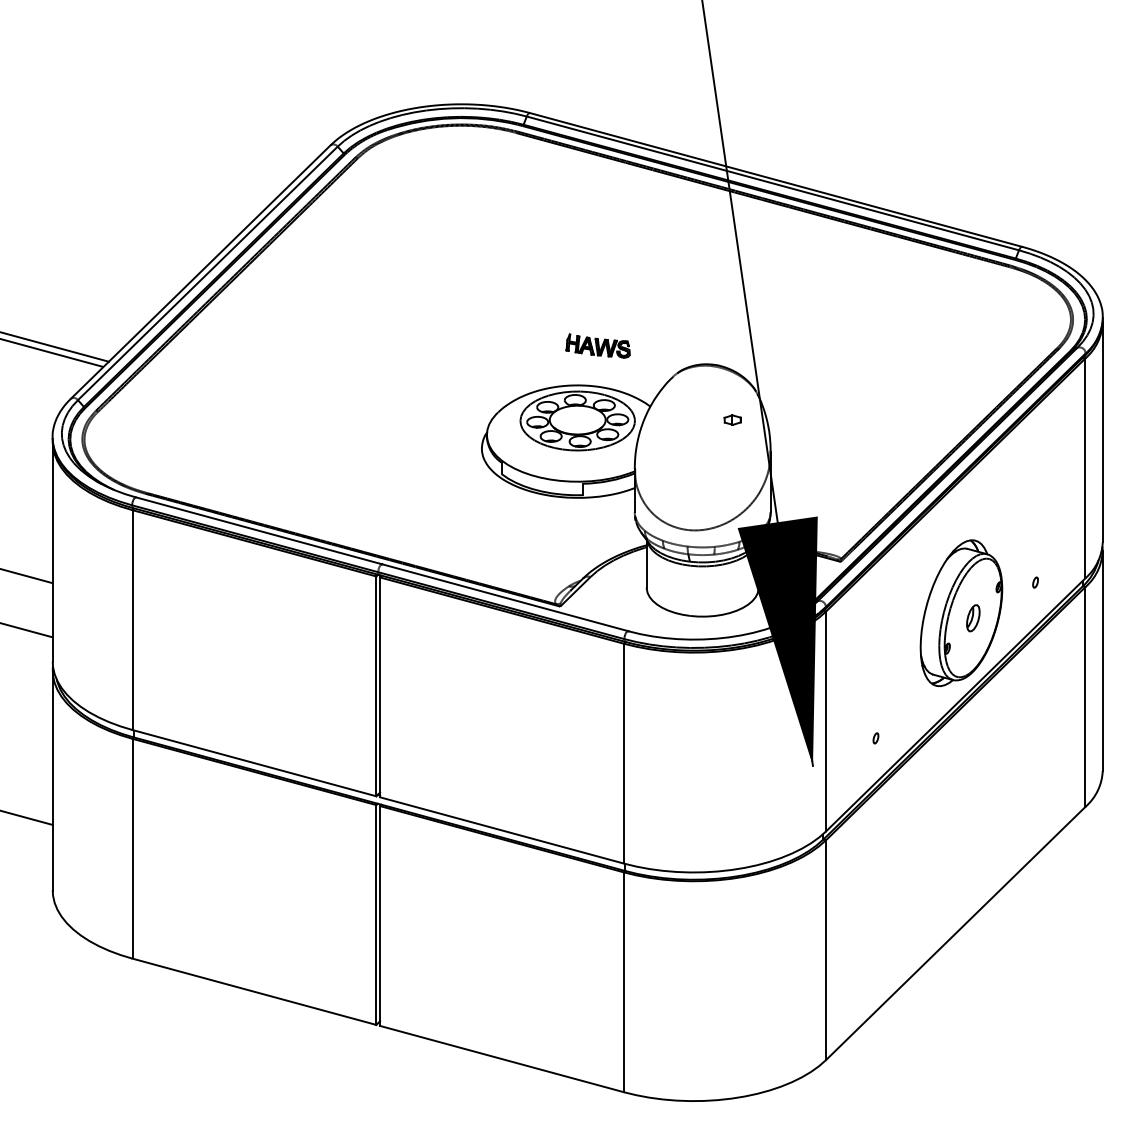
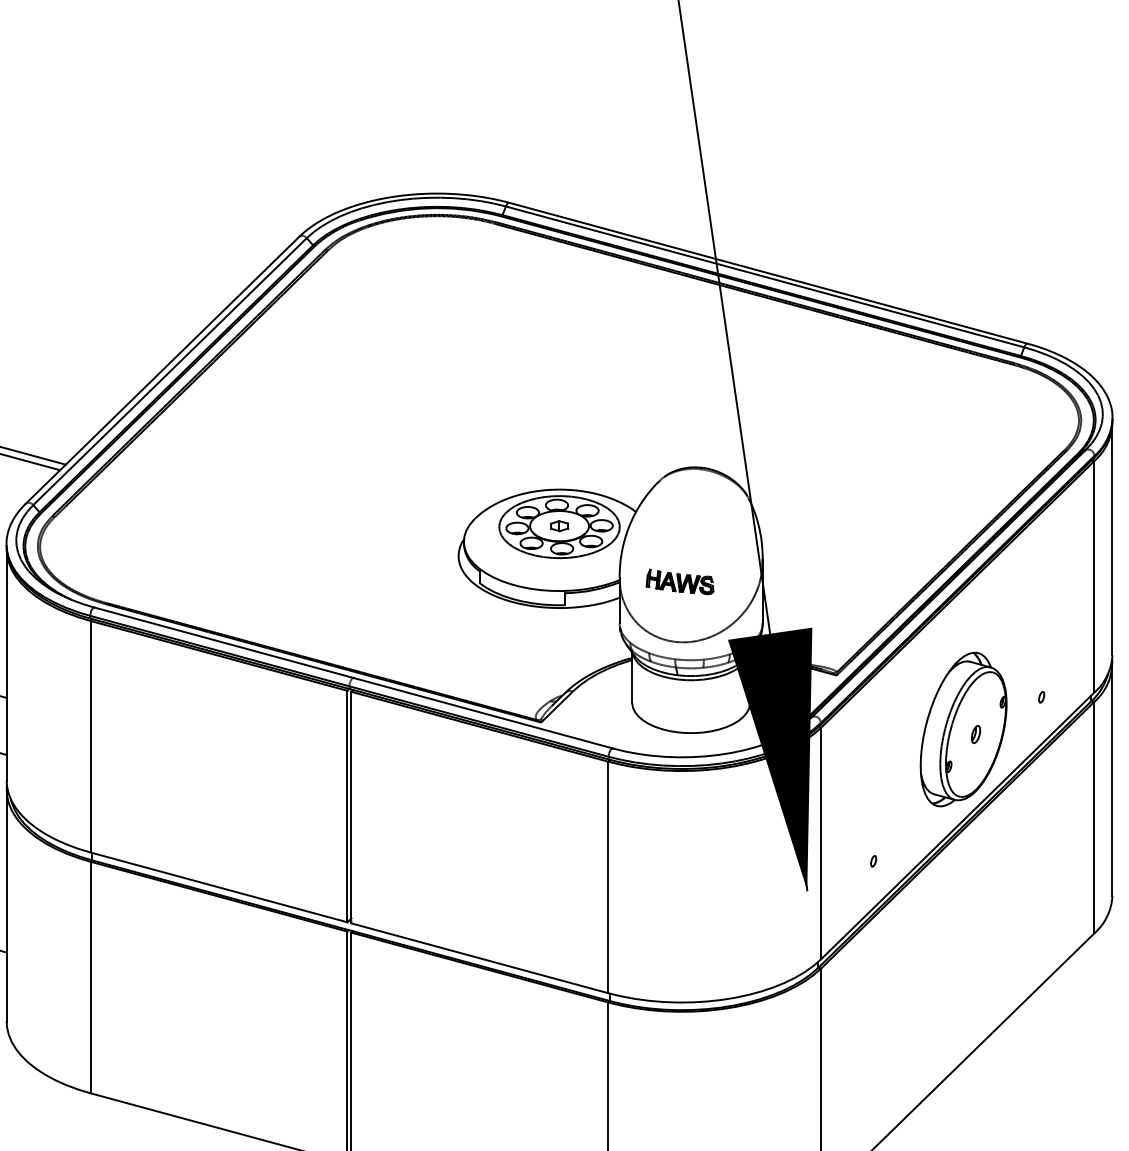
part: (597, 345) -> (679, 581), moved
part: (732, 419) -> (559, 525), moved
part: (972, 617) -> (975, 734), size x0.62

